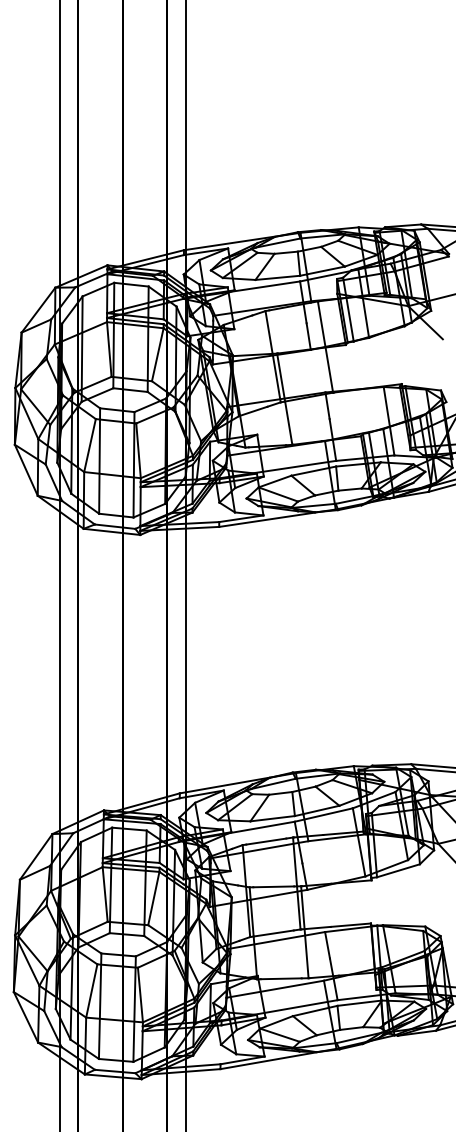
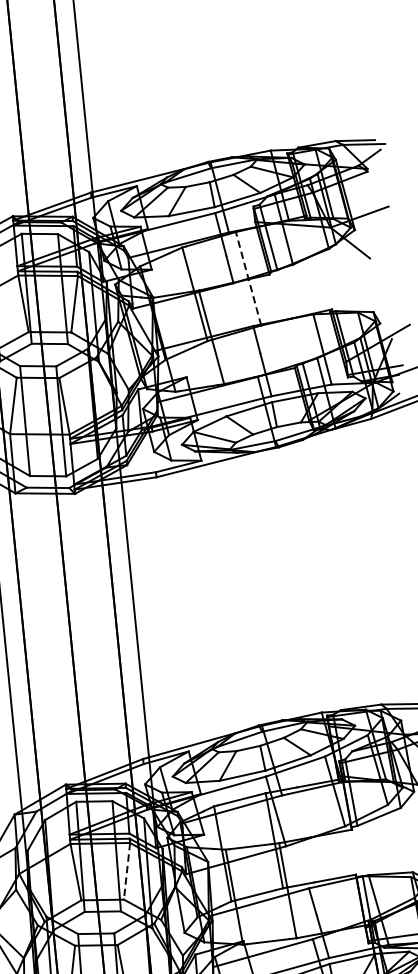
line: (325, 346) -> (248, 278), solid -> dashed
line: (153, 899) -> (126, 872), solid -> dashed

